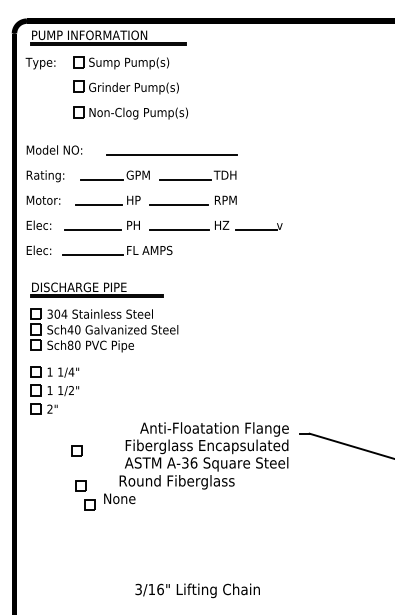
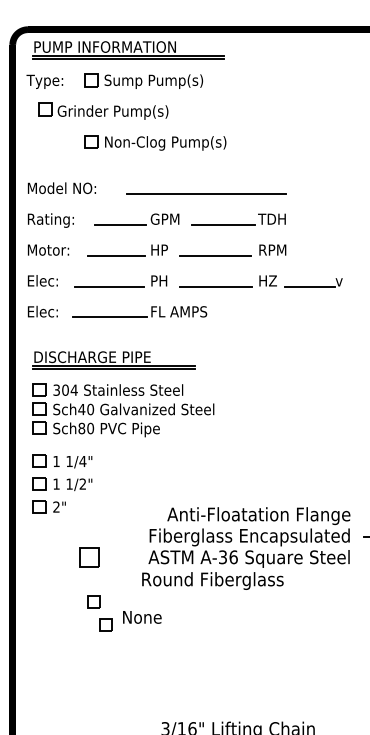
part: (125, 87) -> (102, 111), moved
part: (76, 450) -> (89, 557), size x1.6
text: (203, 455) -> (245, 548), moved

